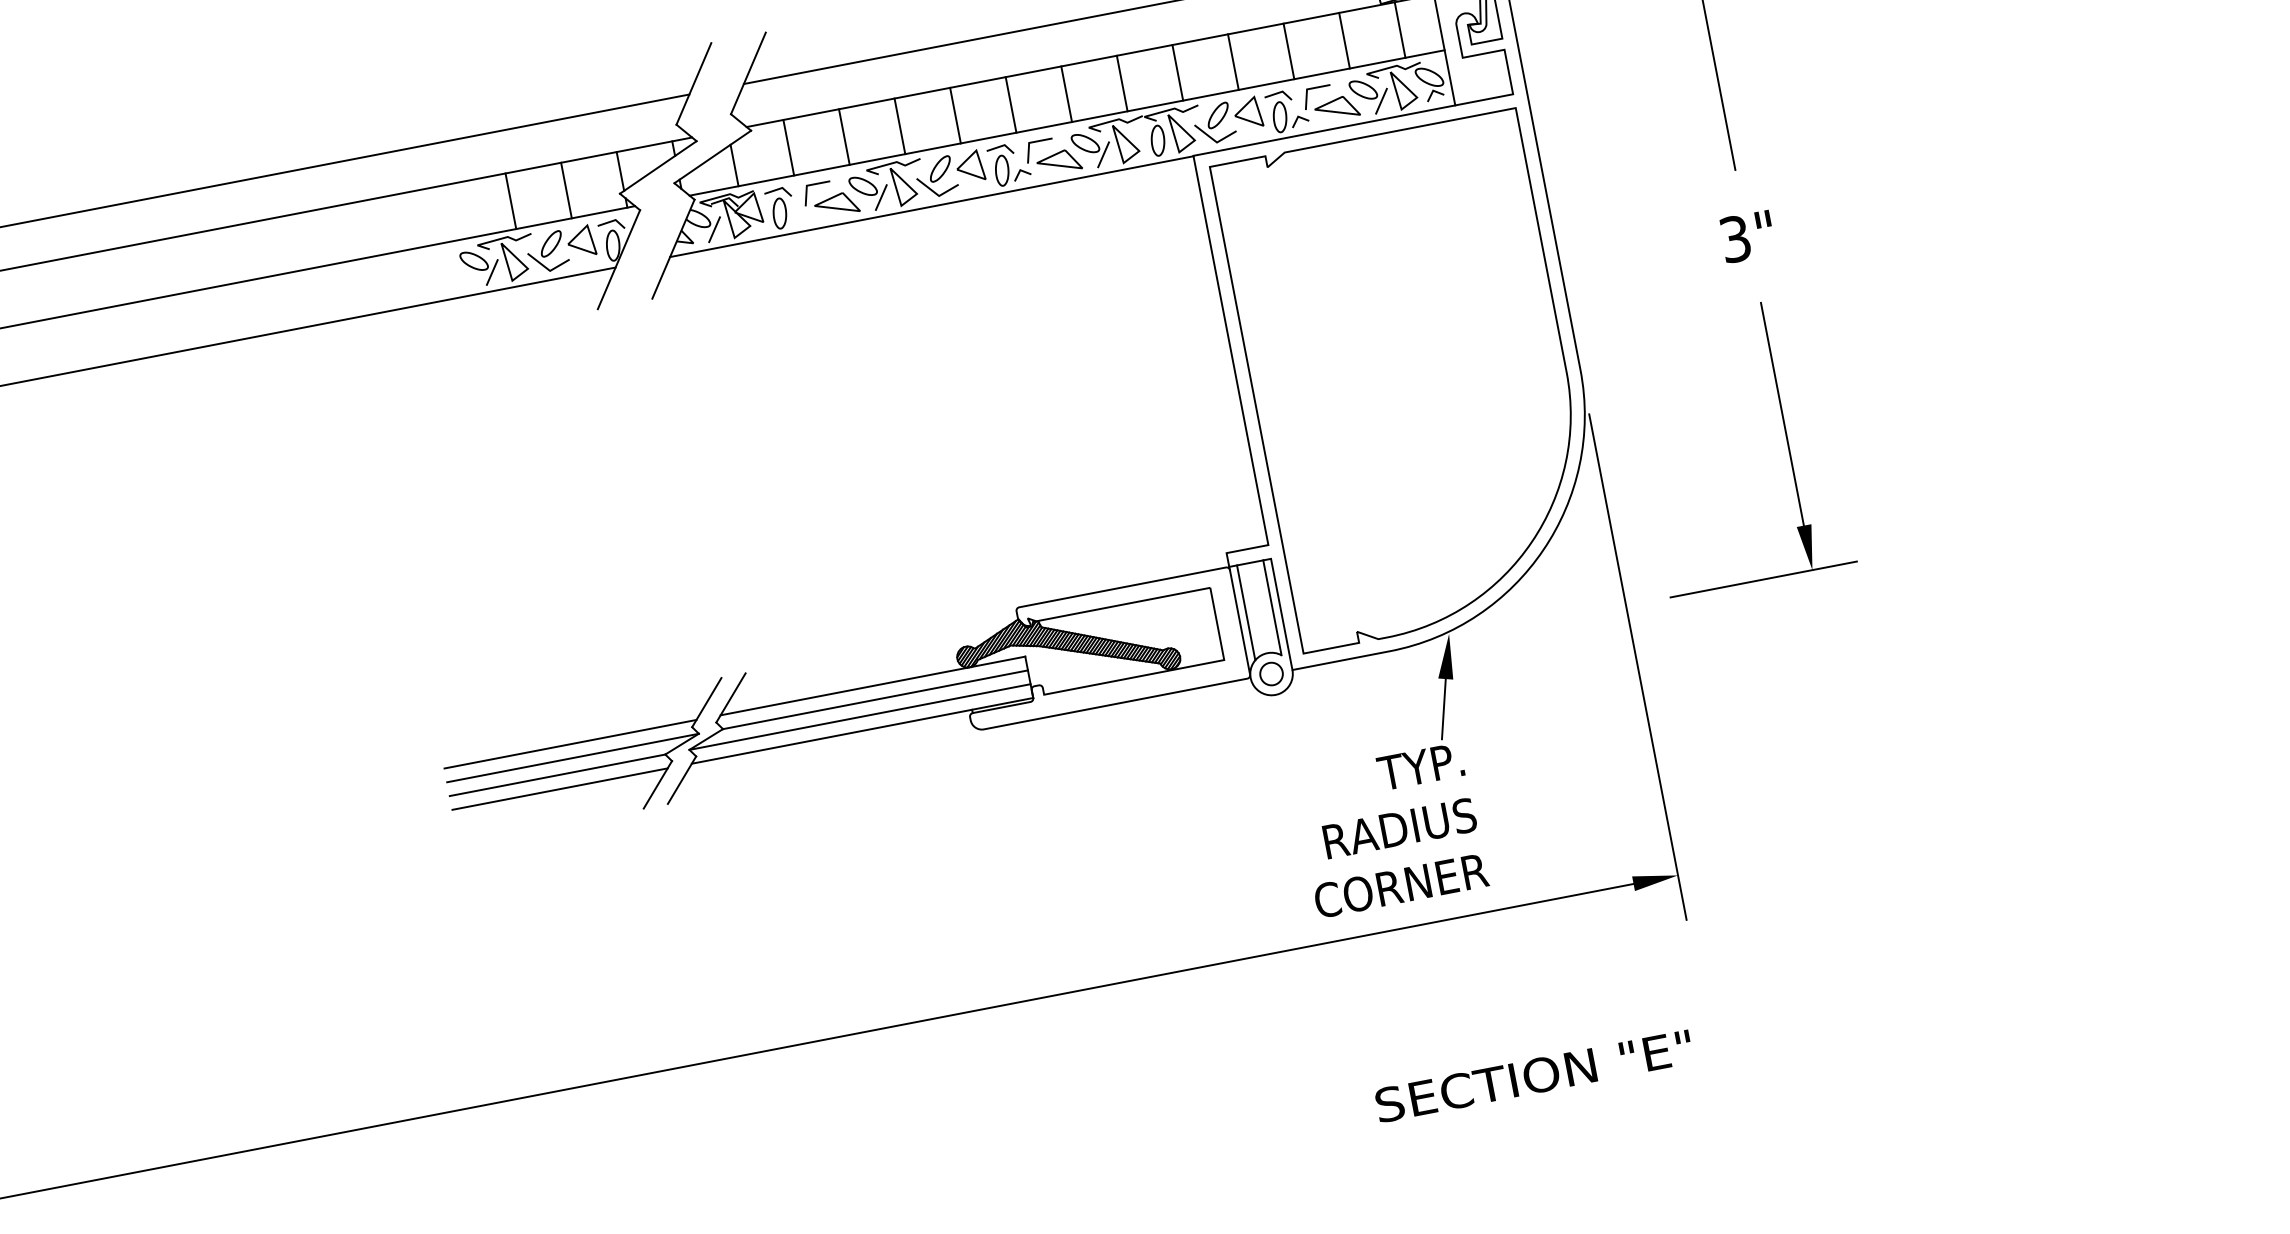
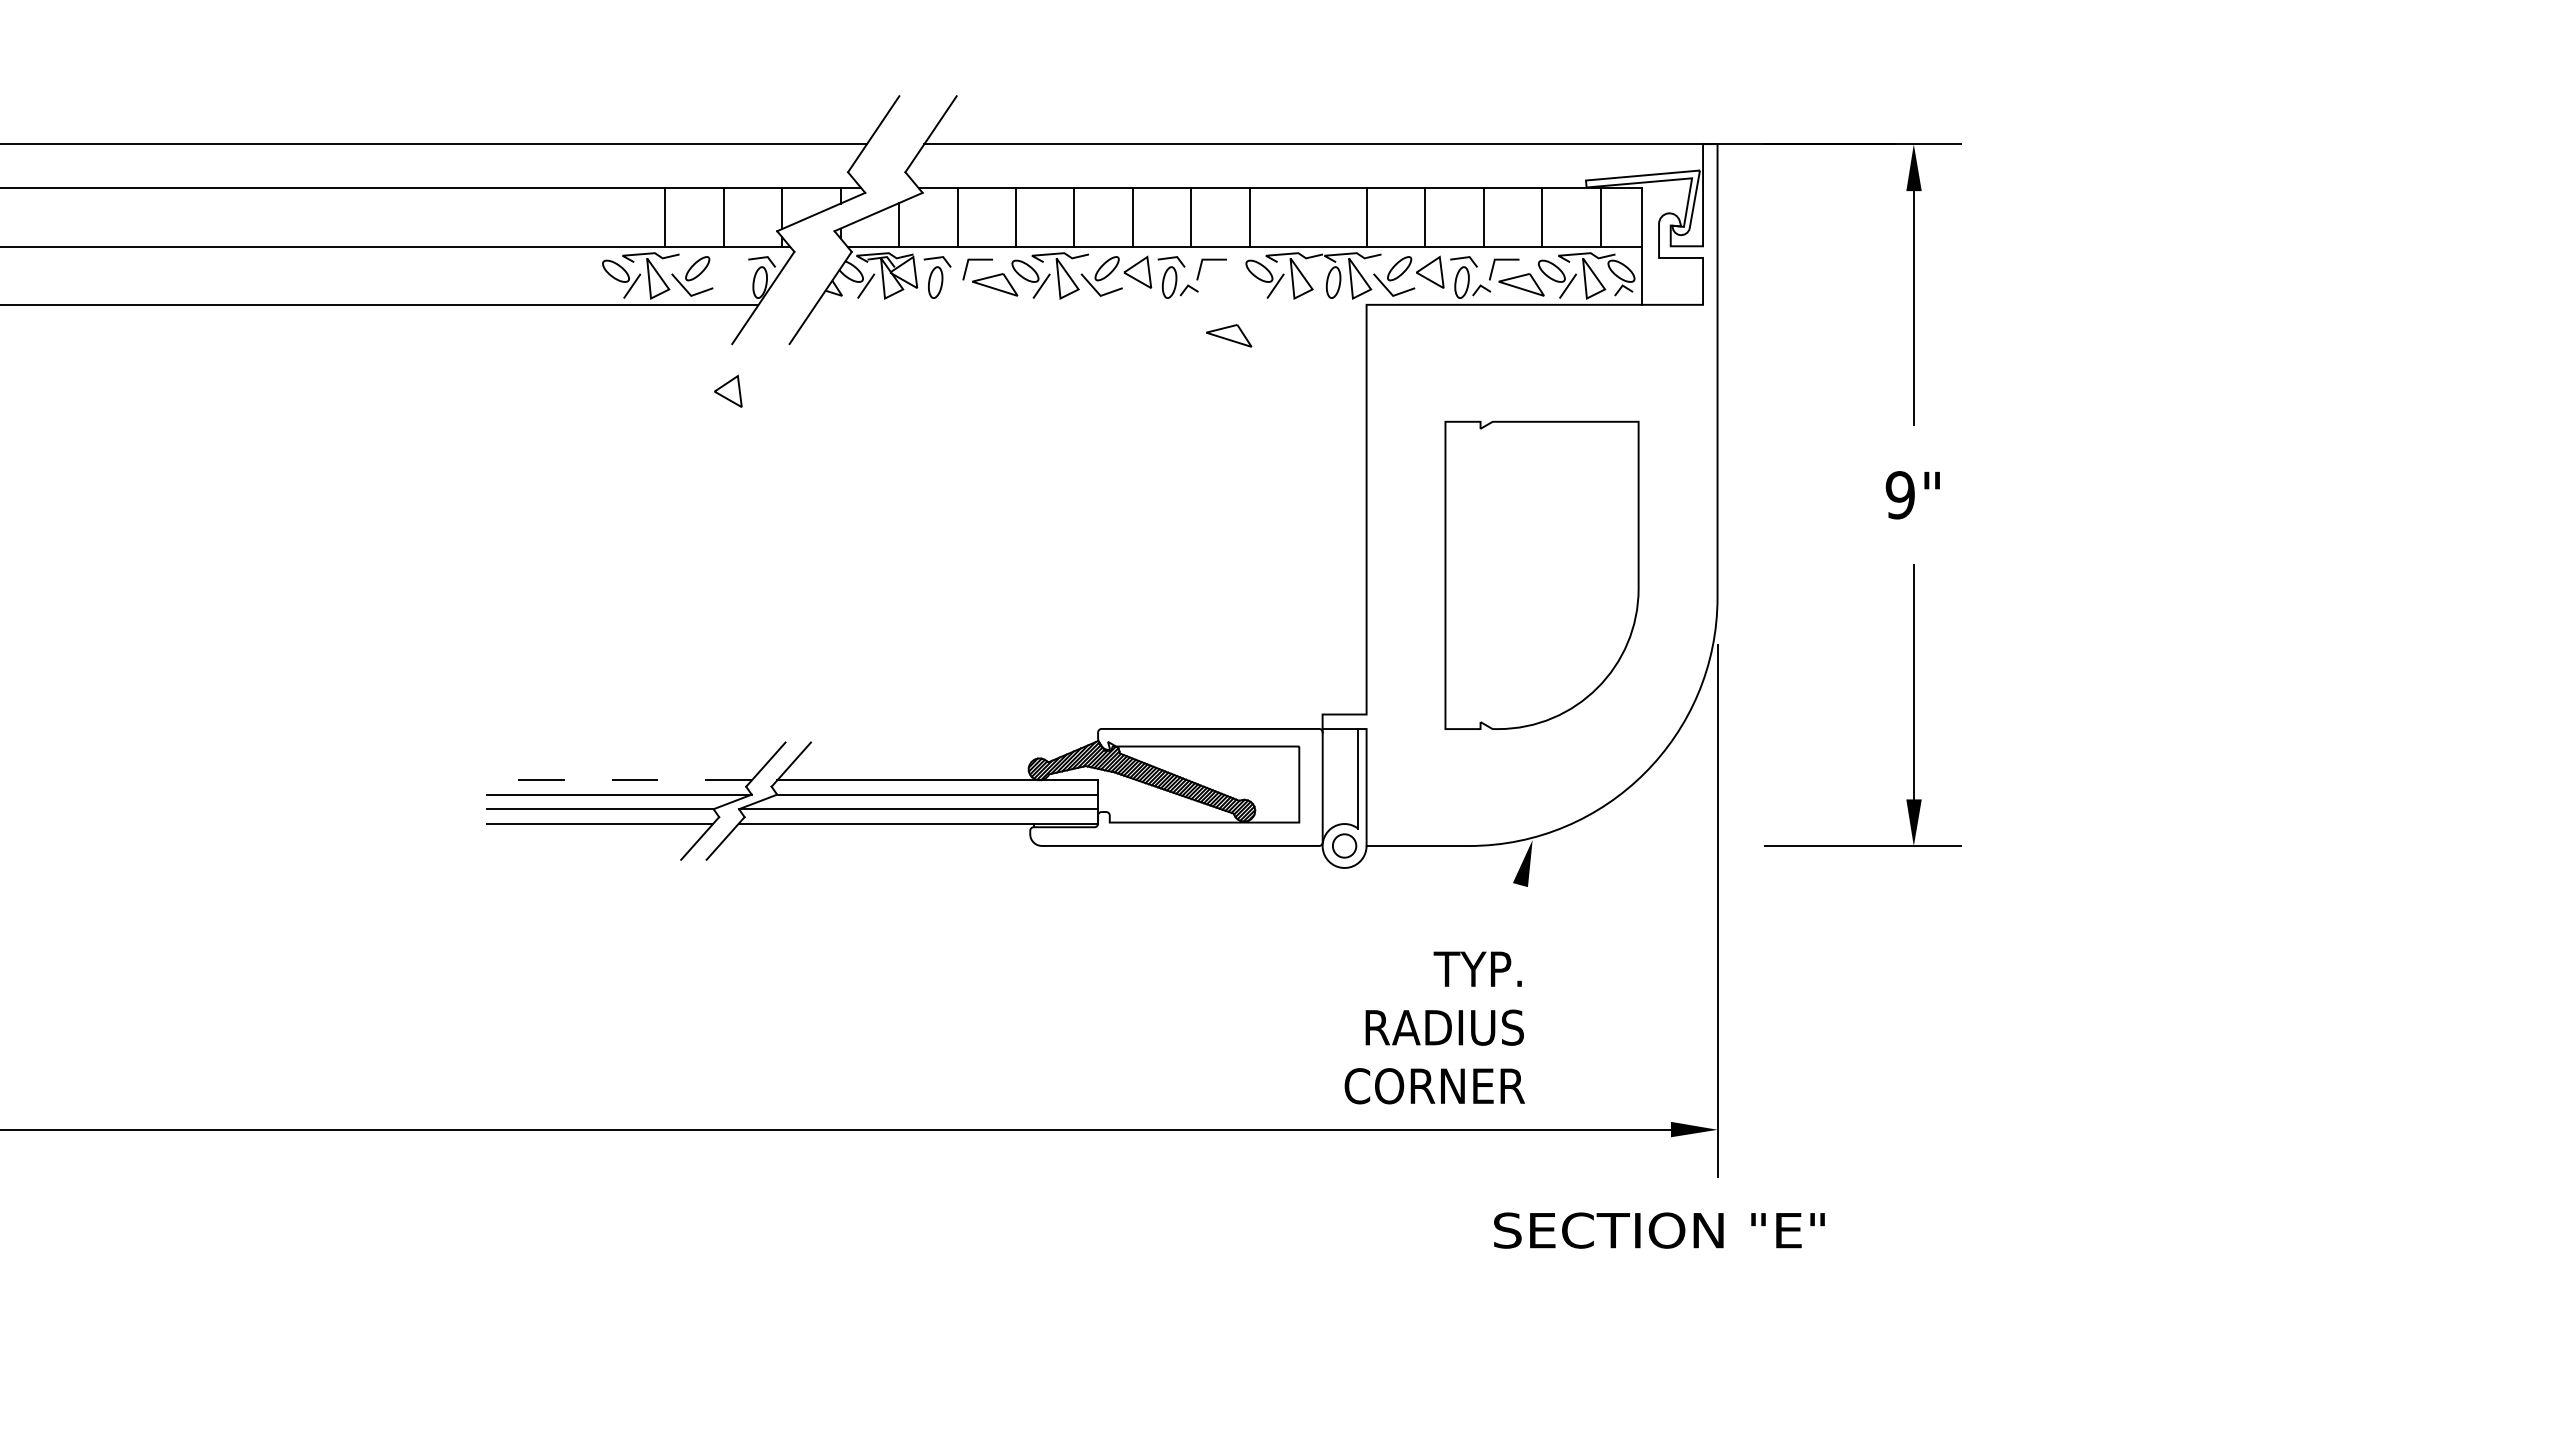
line: (1122, 83) -> (1308, 217), removed
part: (1059, 161) -> (1229, 335), moved
line: (931, 206) -> (1090, 305), removed
text: (1734, 239) -> (1899, 495), 3" -> 9"
part: (581, 240) -> (728, 390), moved
part: (1409, 381) -> (1541, 575), size x0.6
line: (1245, 612) -> (1330, 778), removed
line: (1443, 709) -> (1512, 915), removed
line: (570, 744) -> (619, 780), solid -> dashed
text: (1534, 1076) -> (1659, 1230), moved

